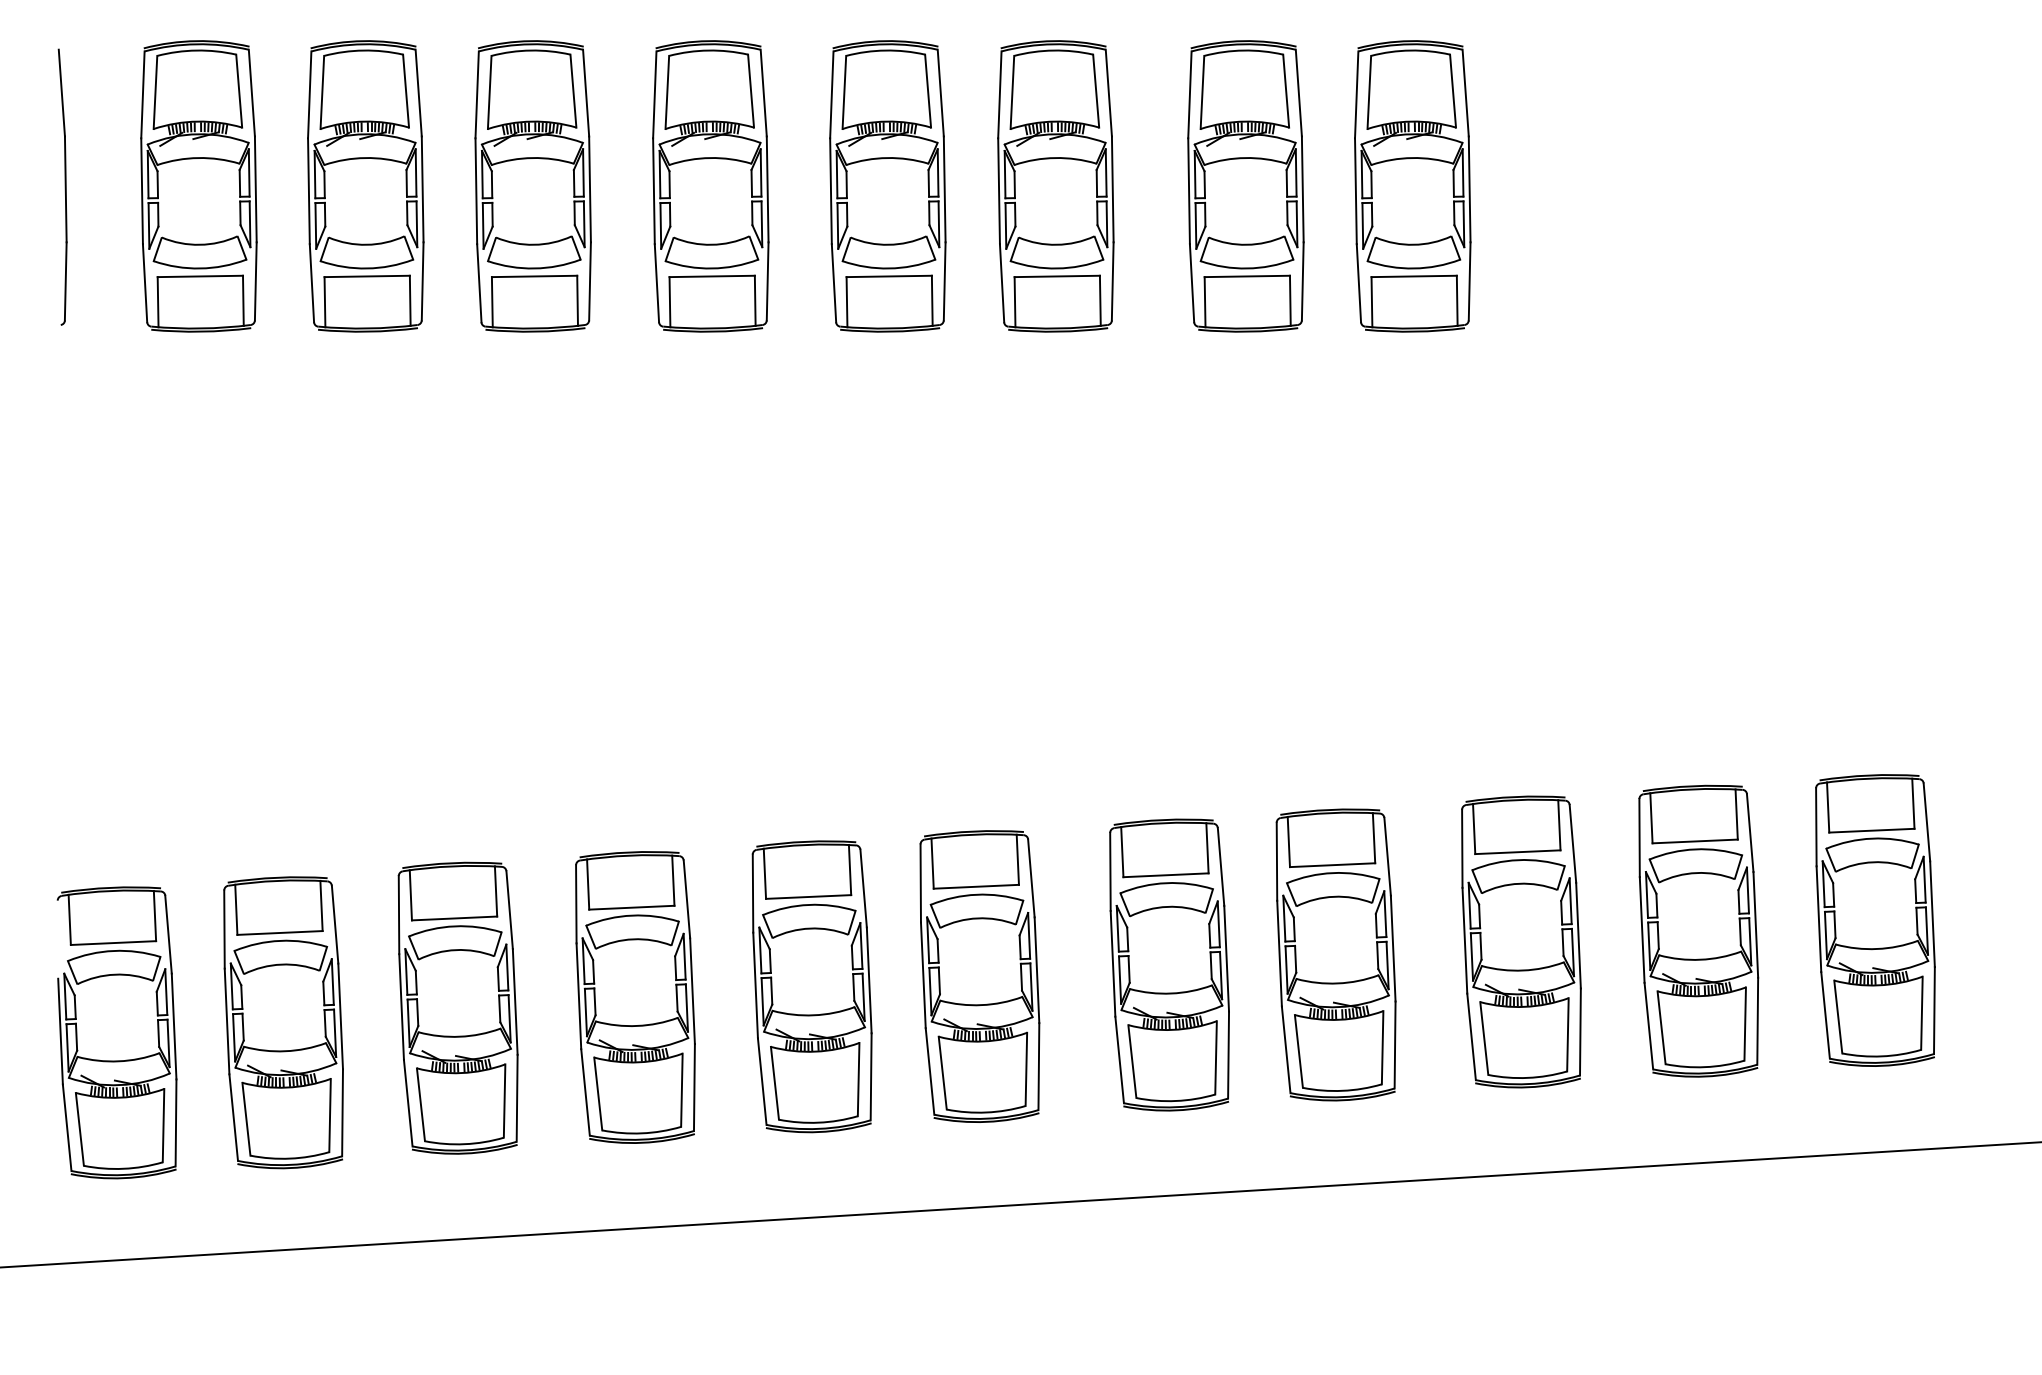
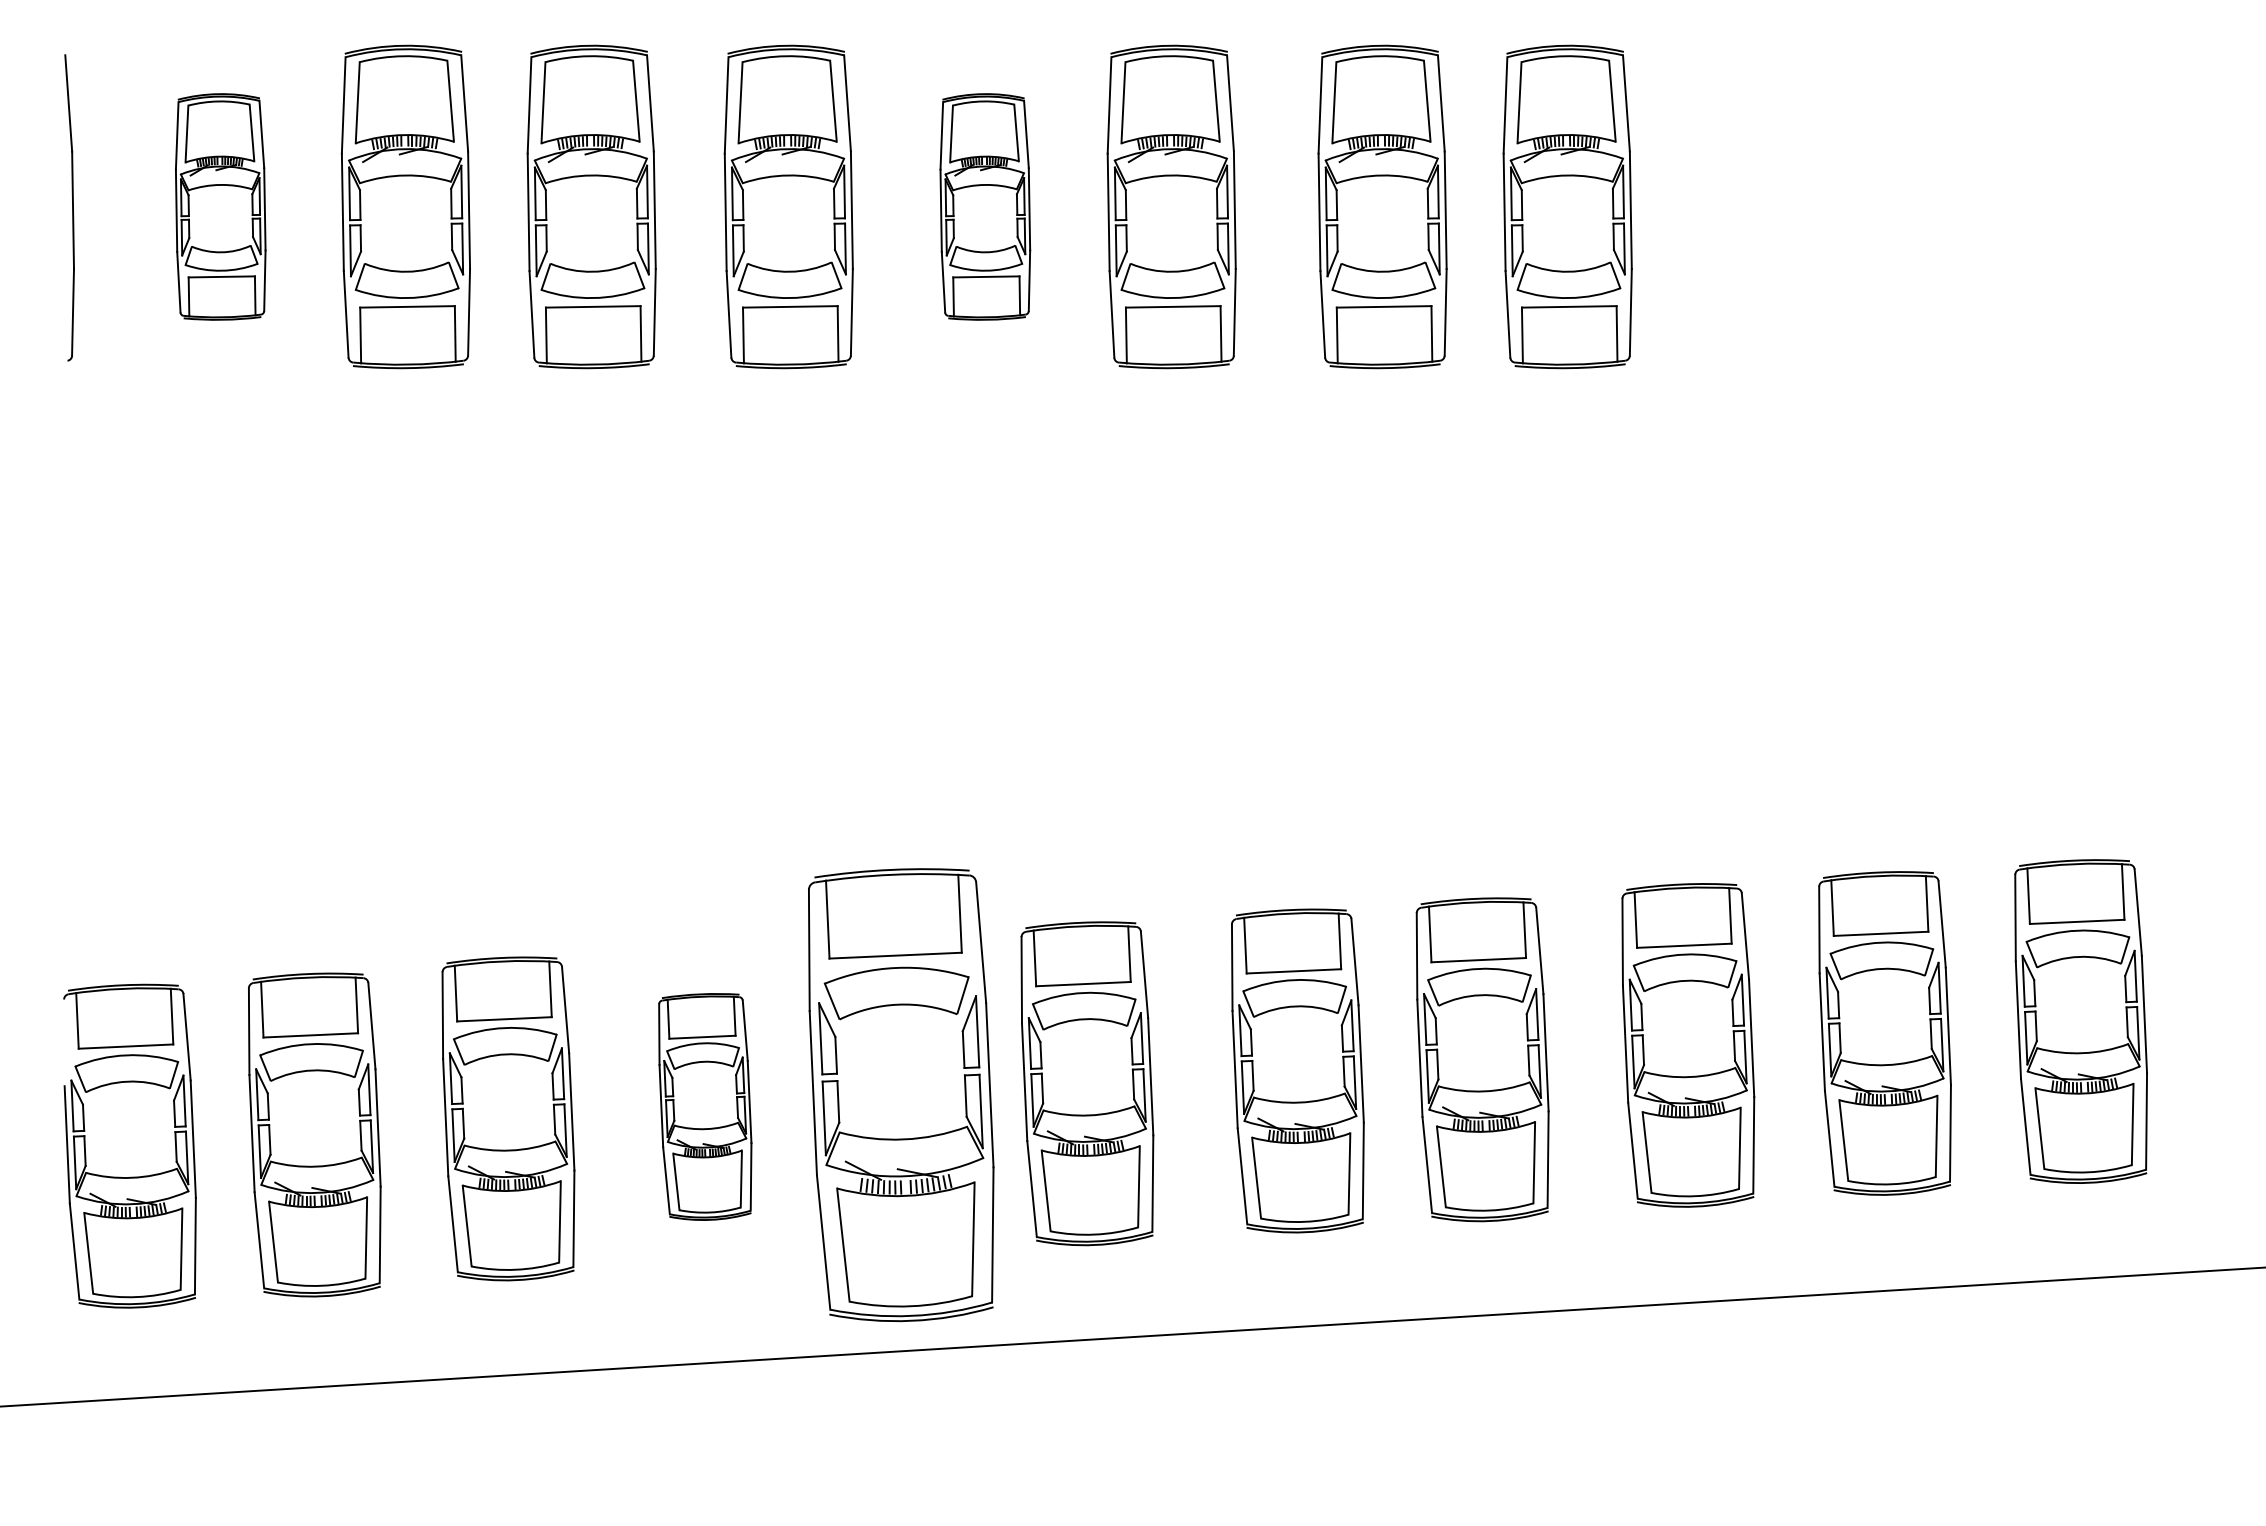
part: (198, 185) -> (220, 206), size x0.7
part: (888, 185) -> (985, 206), size x0.7
part: (812, 986) -> (901, 1094), size x1.4
part: (635, 997) -> (705, 1106), size x0.7

